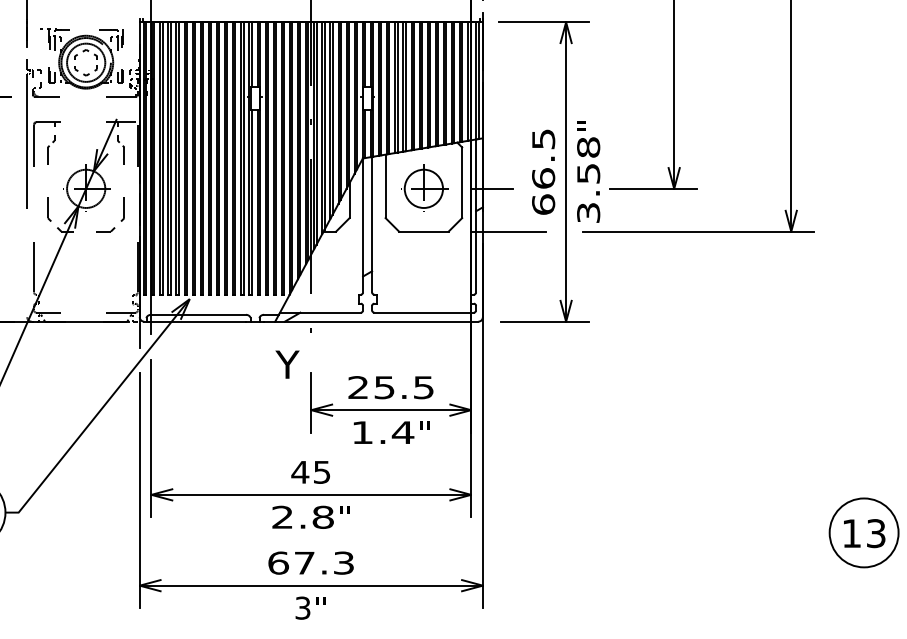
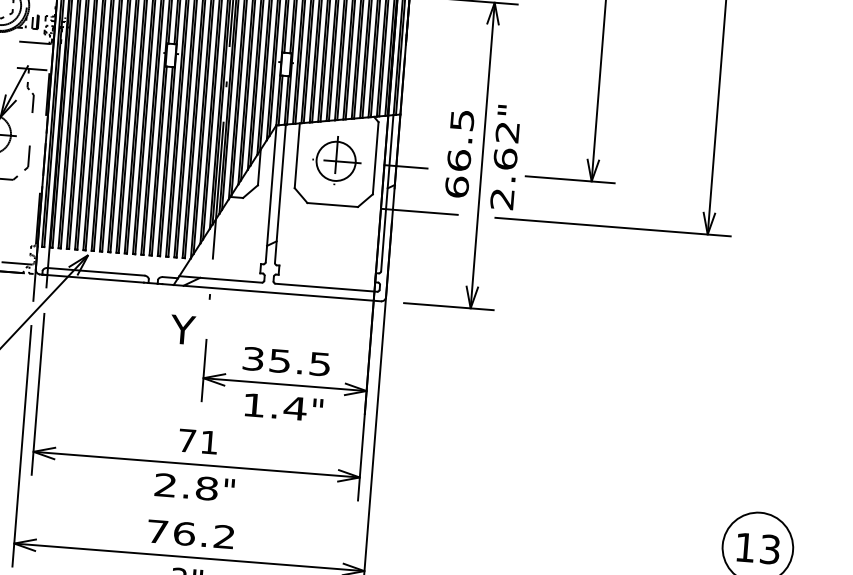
text: (588, 179) -> (504, 165), 3.58 -> 2.62
text: (358, 387) -> (253, 358), 25.5 -> 35.5
text: (310, 472) -> (197, 441), 45 -> 71
text: (310, 562) -> (190, 533), 67.3 -> 76.2

